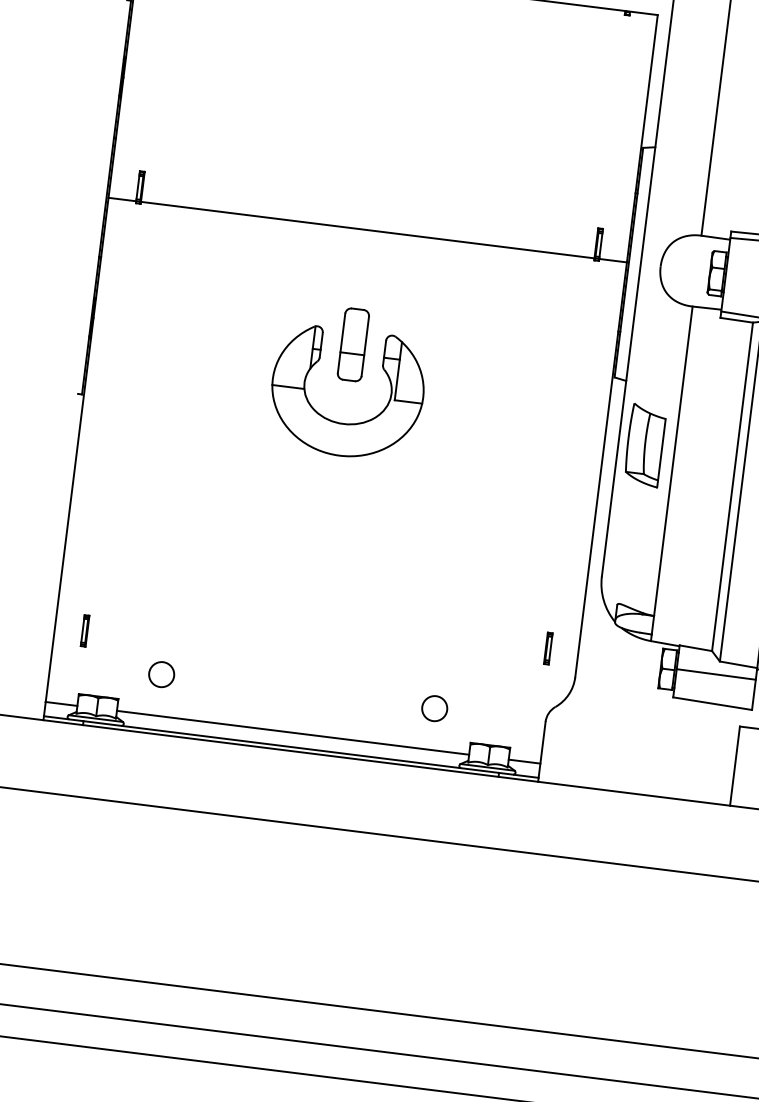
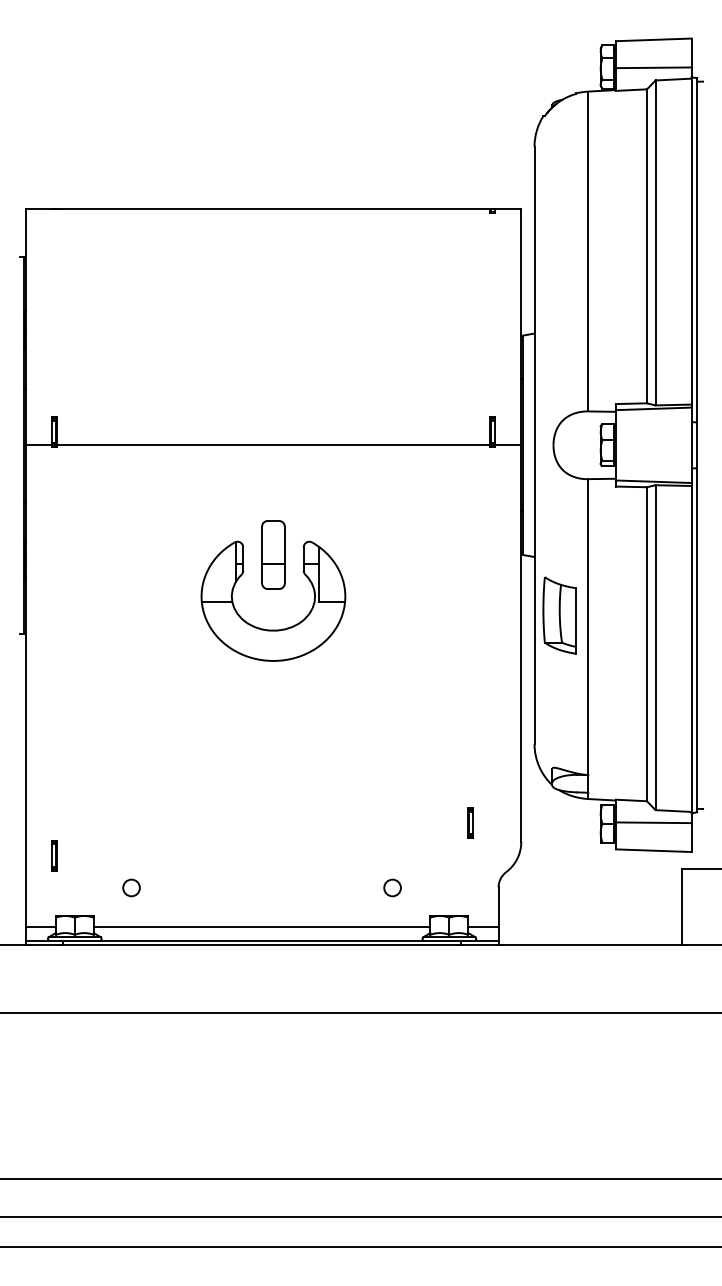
part: (548, 647) -> (470, 822), moved
circle: (161, 674) -> (131, 887), size x0.7
circle: (434, 708) -> (392, 887), size x0.7

